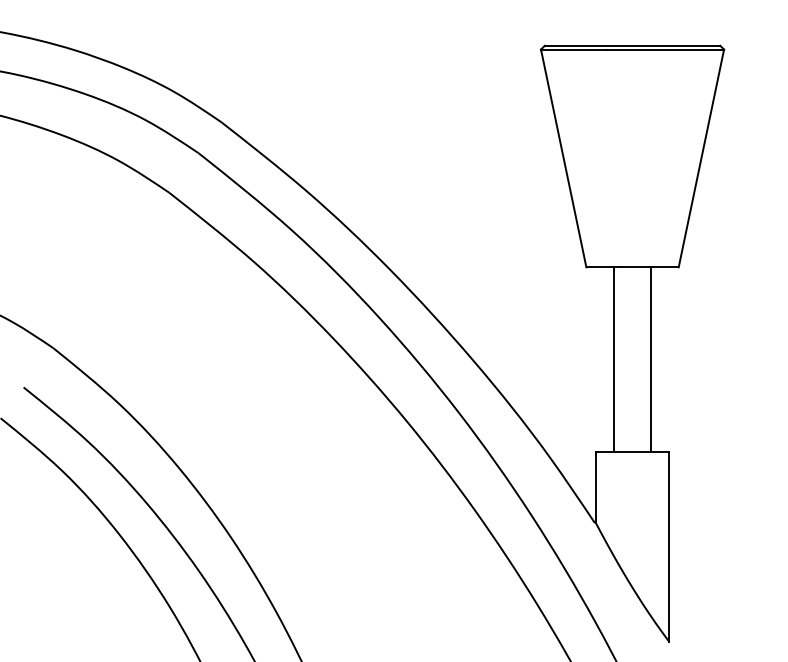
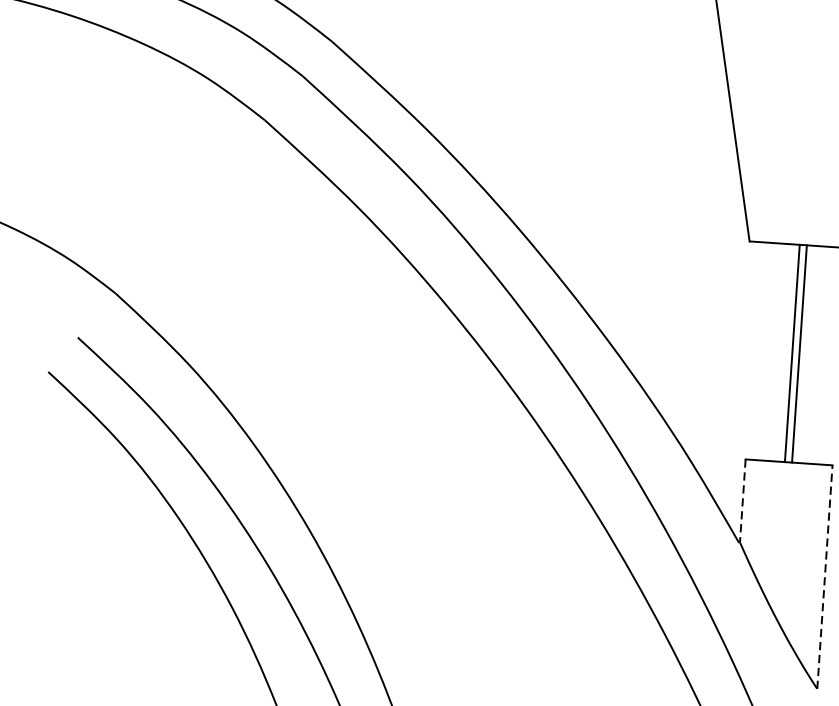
line: (614, 359) -> (799, 353), moved
line: (651, 359) -> (792, 353), moved
line: (595, 487) -> (742, 501), solid -> dashed
line: (669, 546) -> (824, 576), solid -> dashed

